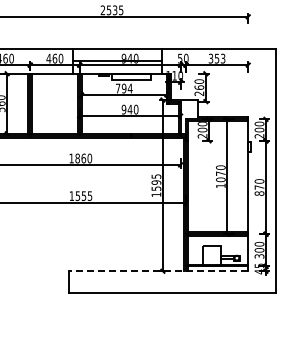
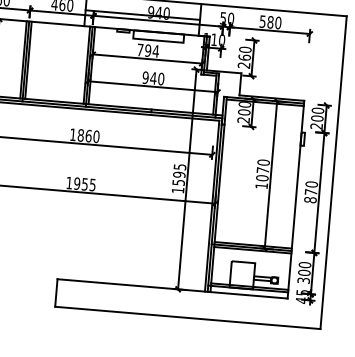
text: (217, 58) -> (271, 22), 353 -> 580
text: (77, 195) -> (76, 182), 1555 -> 1955
line: (158, 271) -> (172, 289), dashed -> solid

